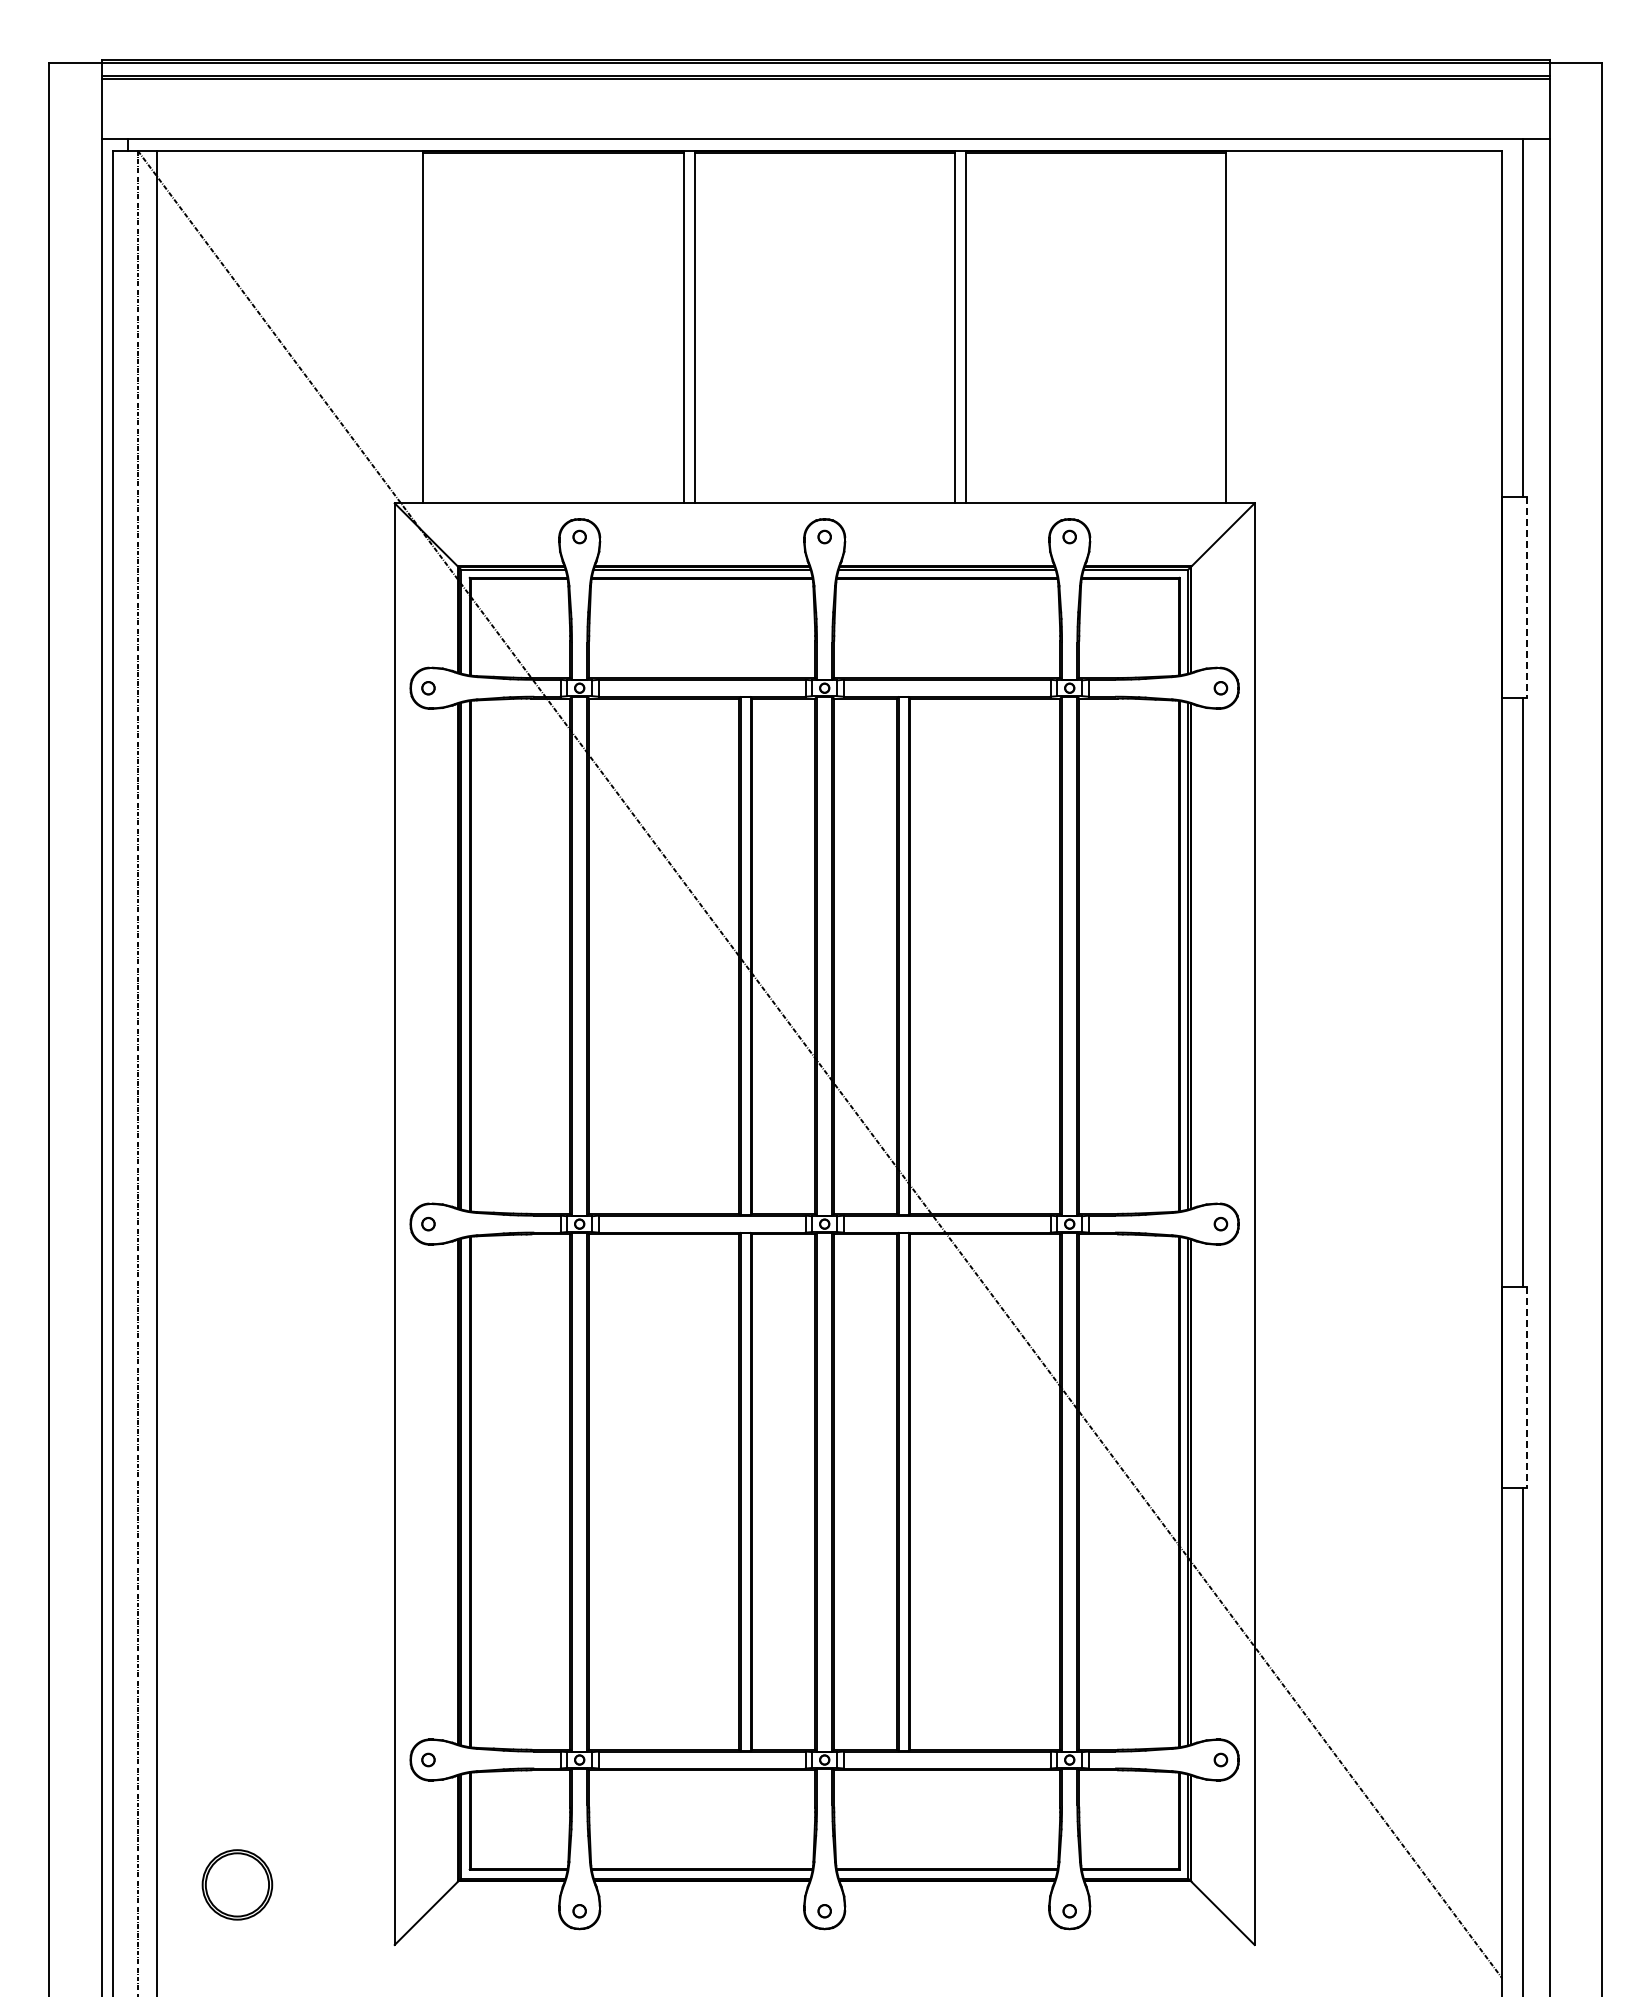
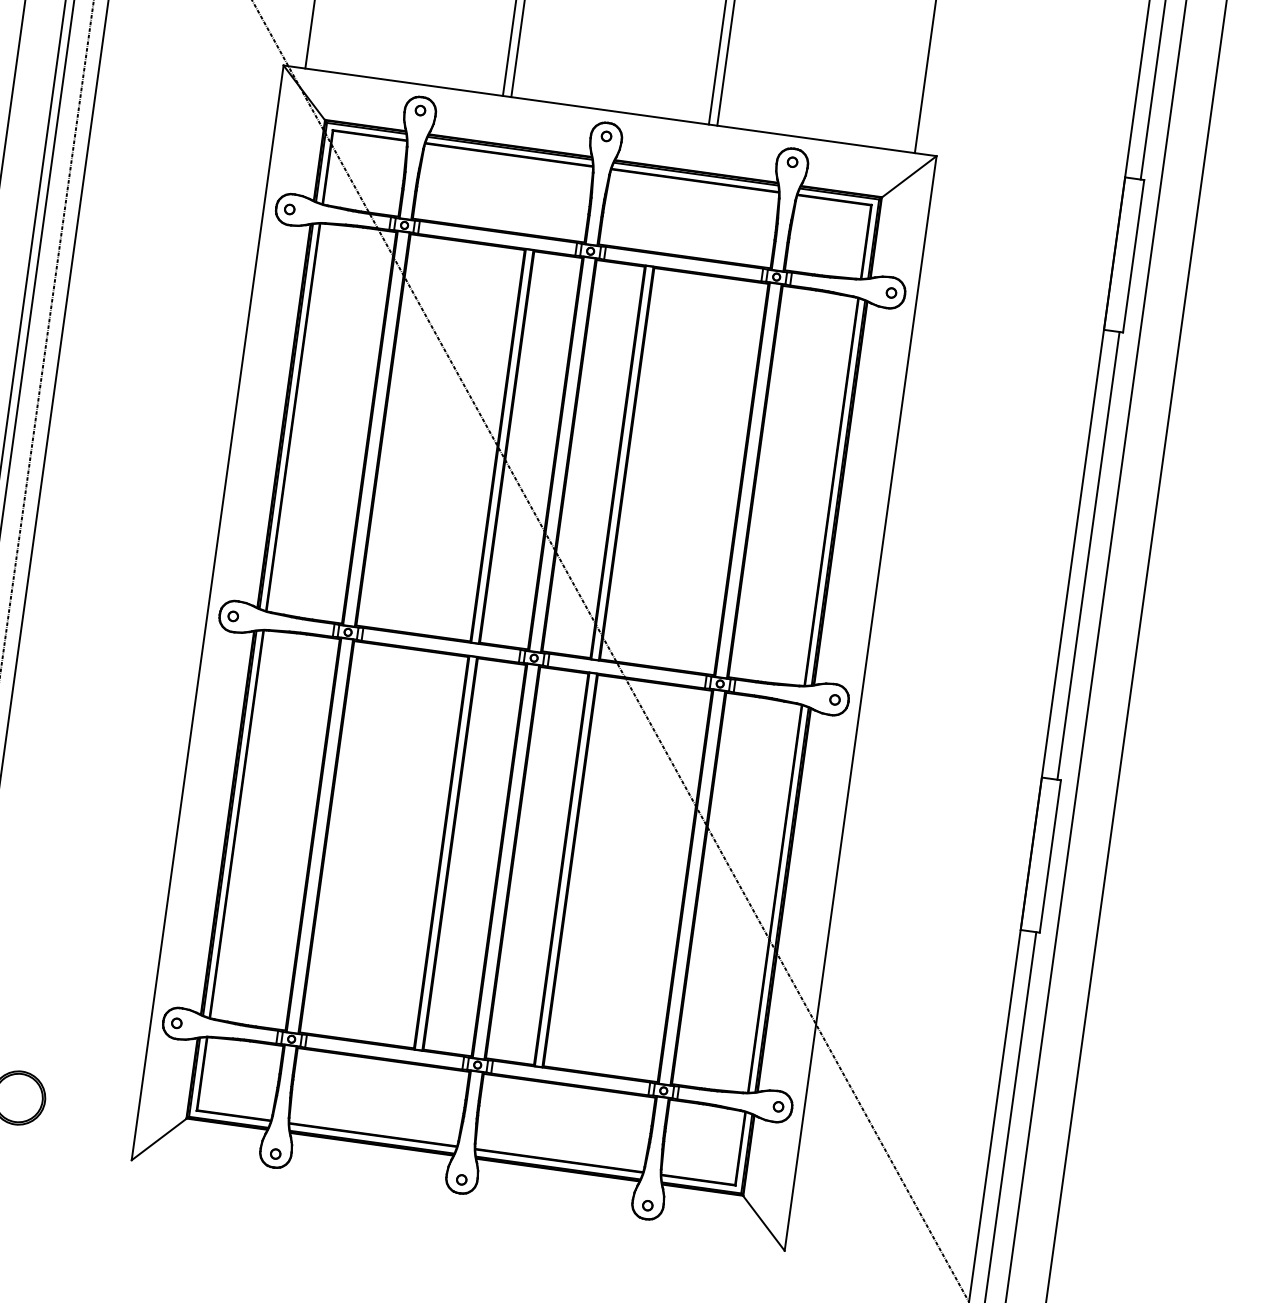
line: (1527, 597) -> (1133, 256), dashed -> solid
line: (1527, 1388) -> (1050, 857), dashed -> solid

